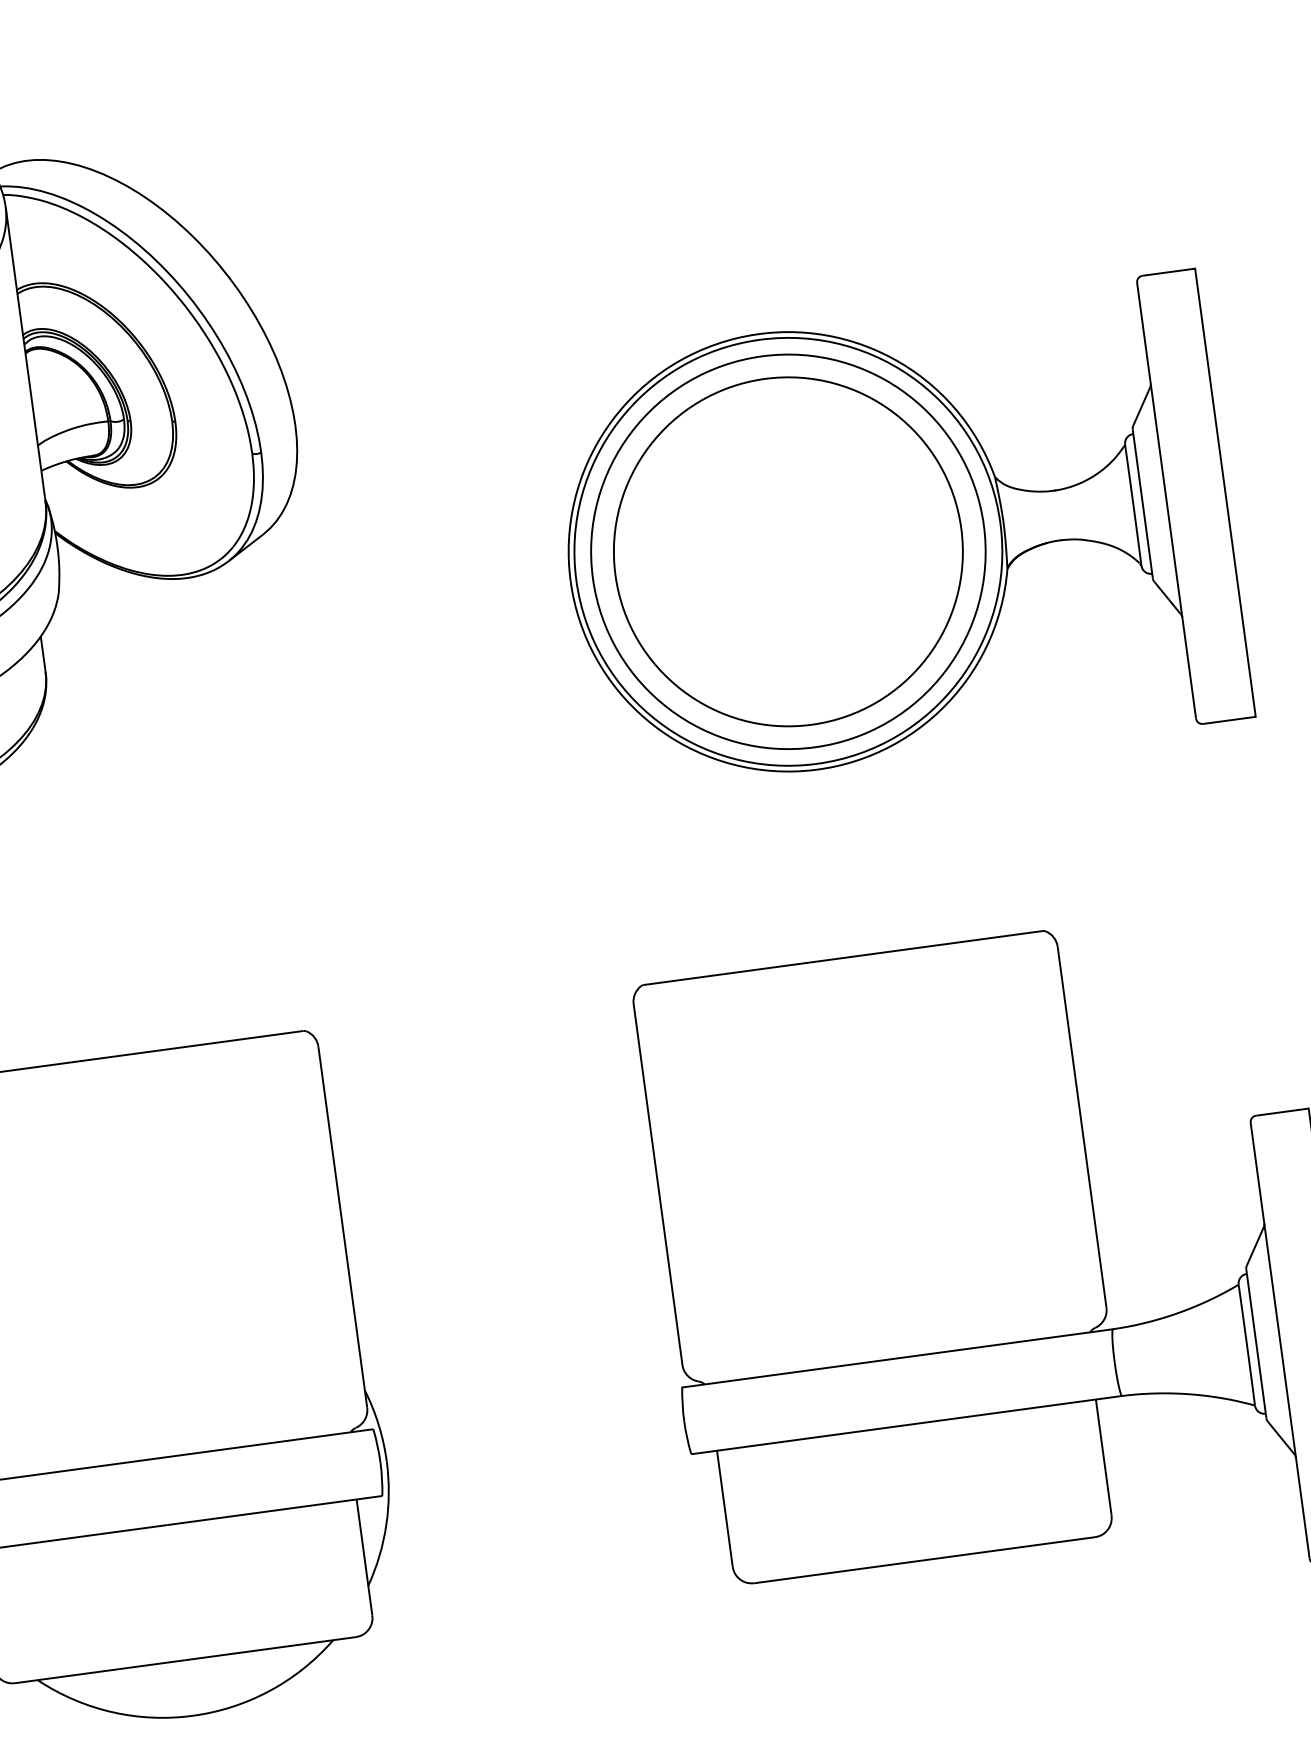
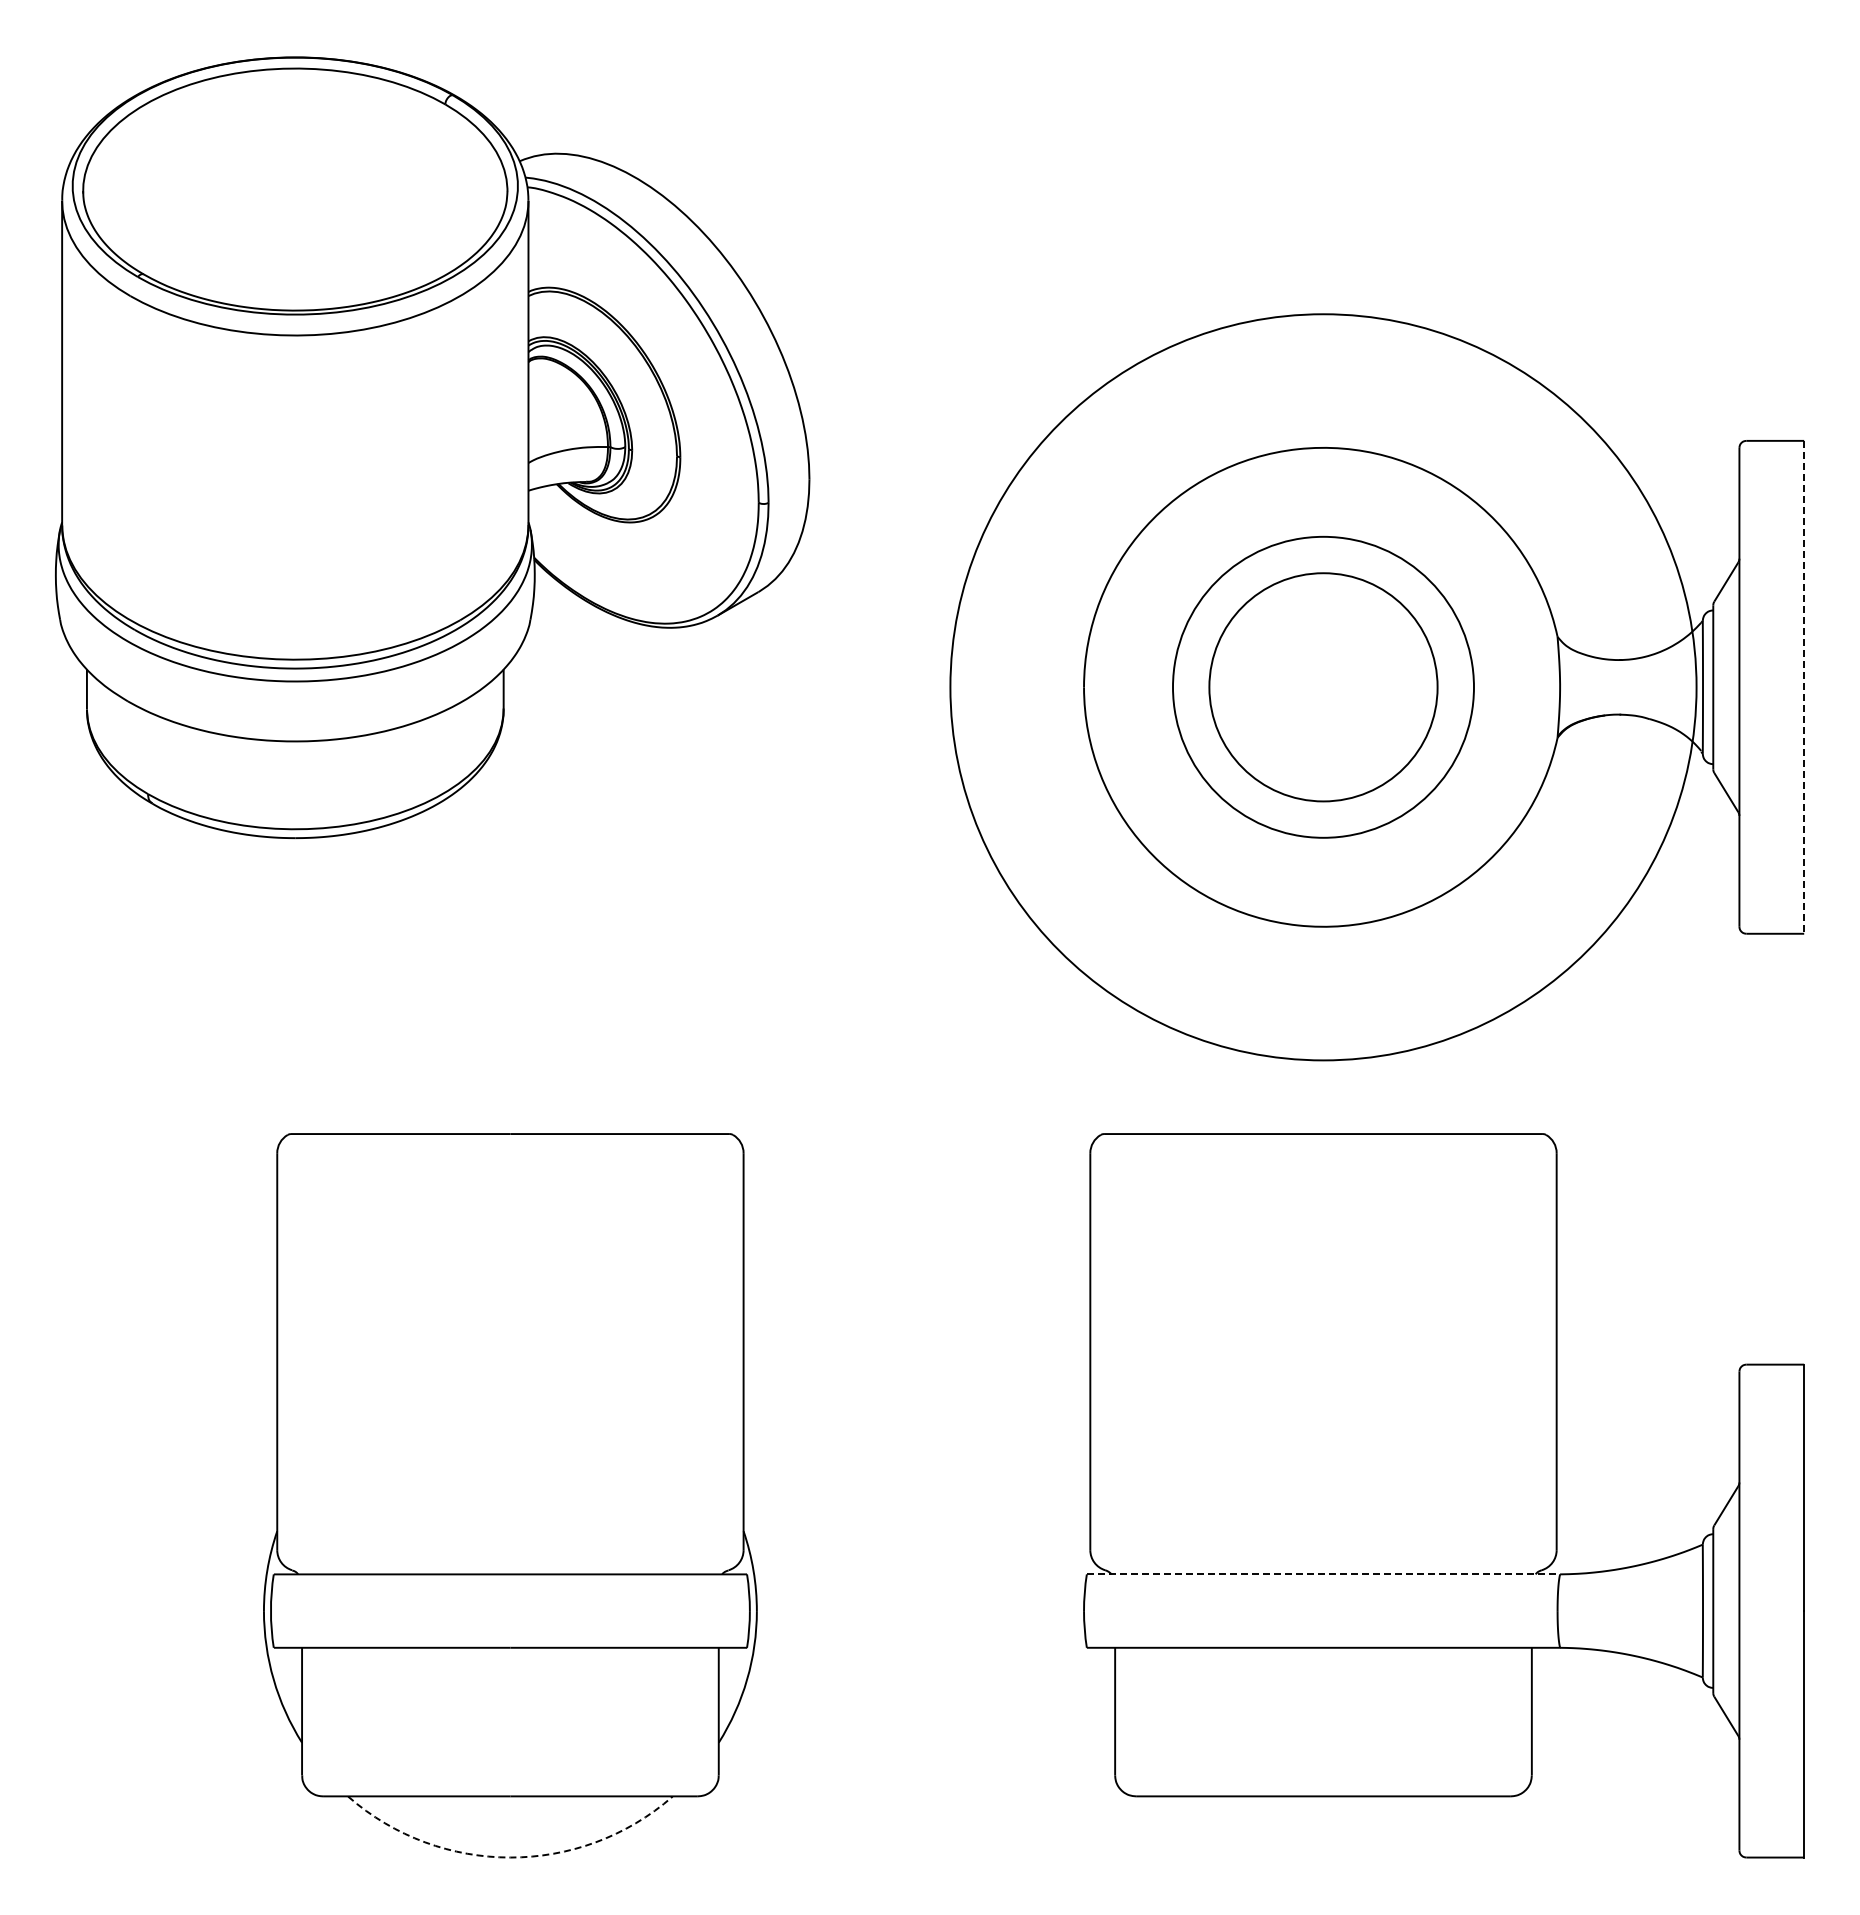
line: (1225, 492) -> (1804, 687), solid -> dashed
circle: (788, 552) -> (1323, 687), size x0.6
circle: (788, 552) -> (1323, 687), size x0.7
circle: (788, 552) -> (1323, 687), size x1.6
line: (897, 1358) -> (1323, 1574), solid -> dashed
arc: (193, 1715) -> (510, 1857), solid -> dashed

